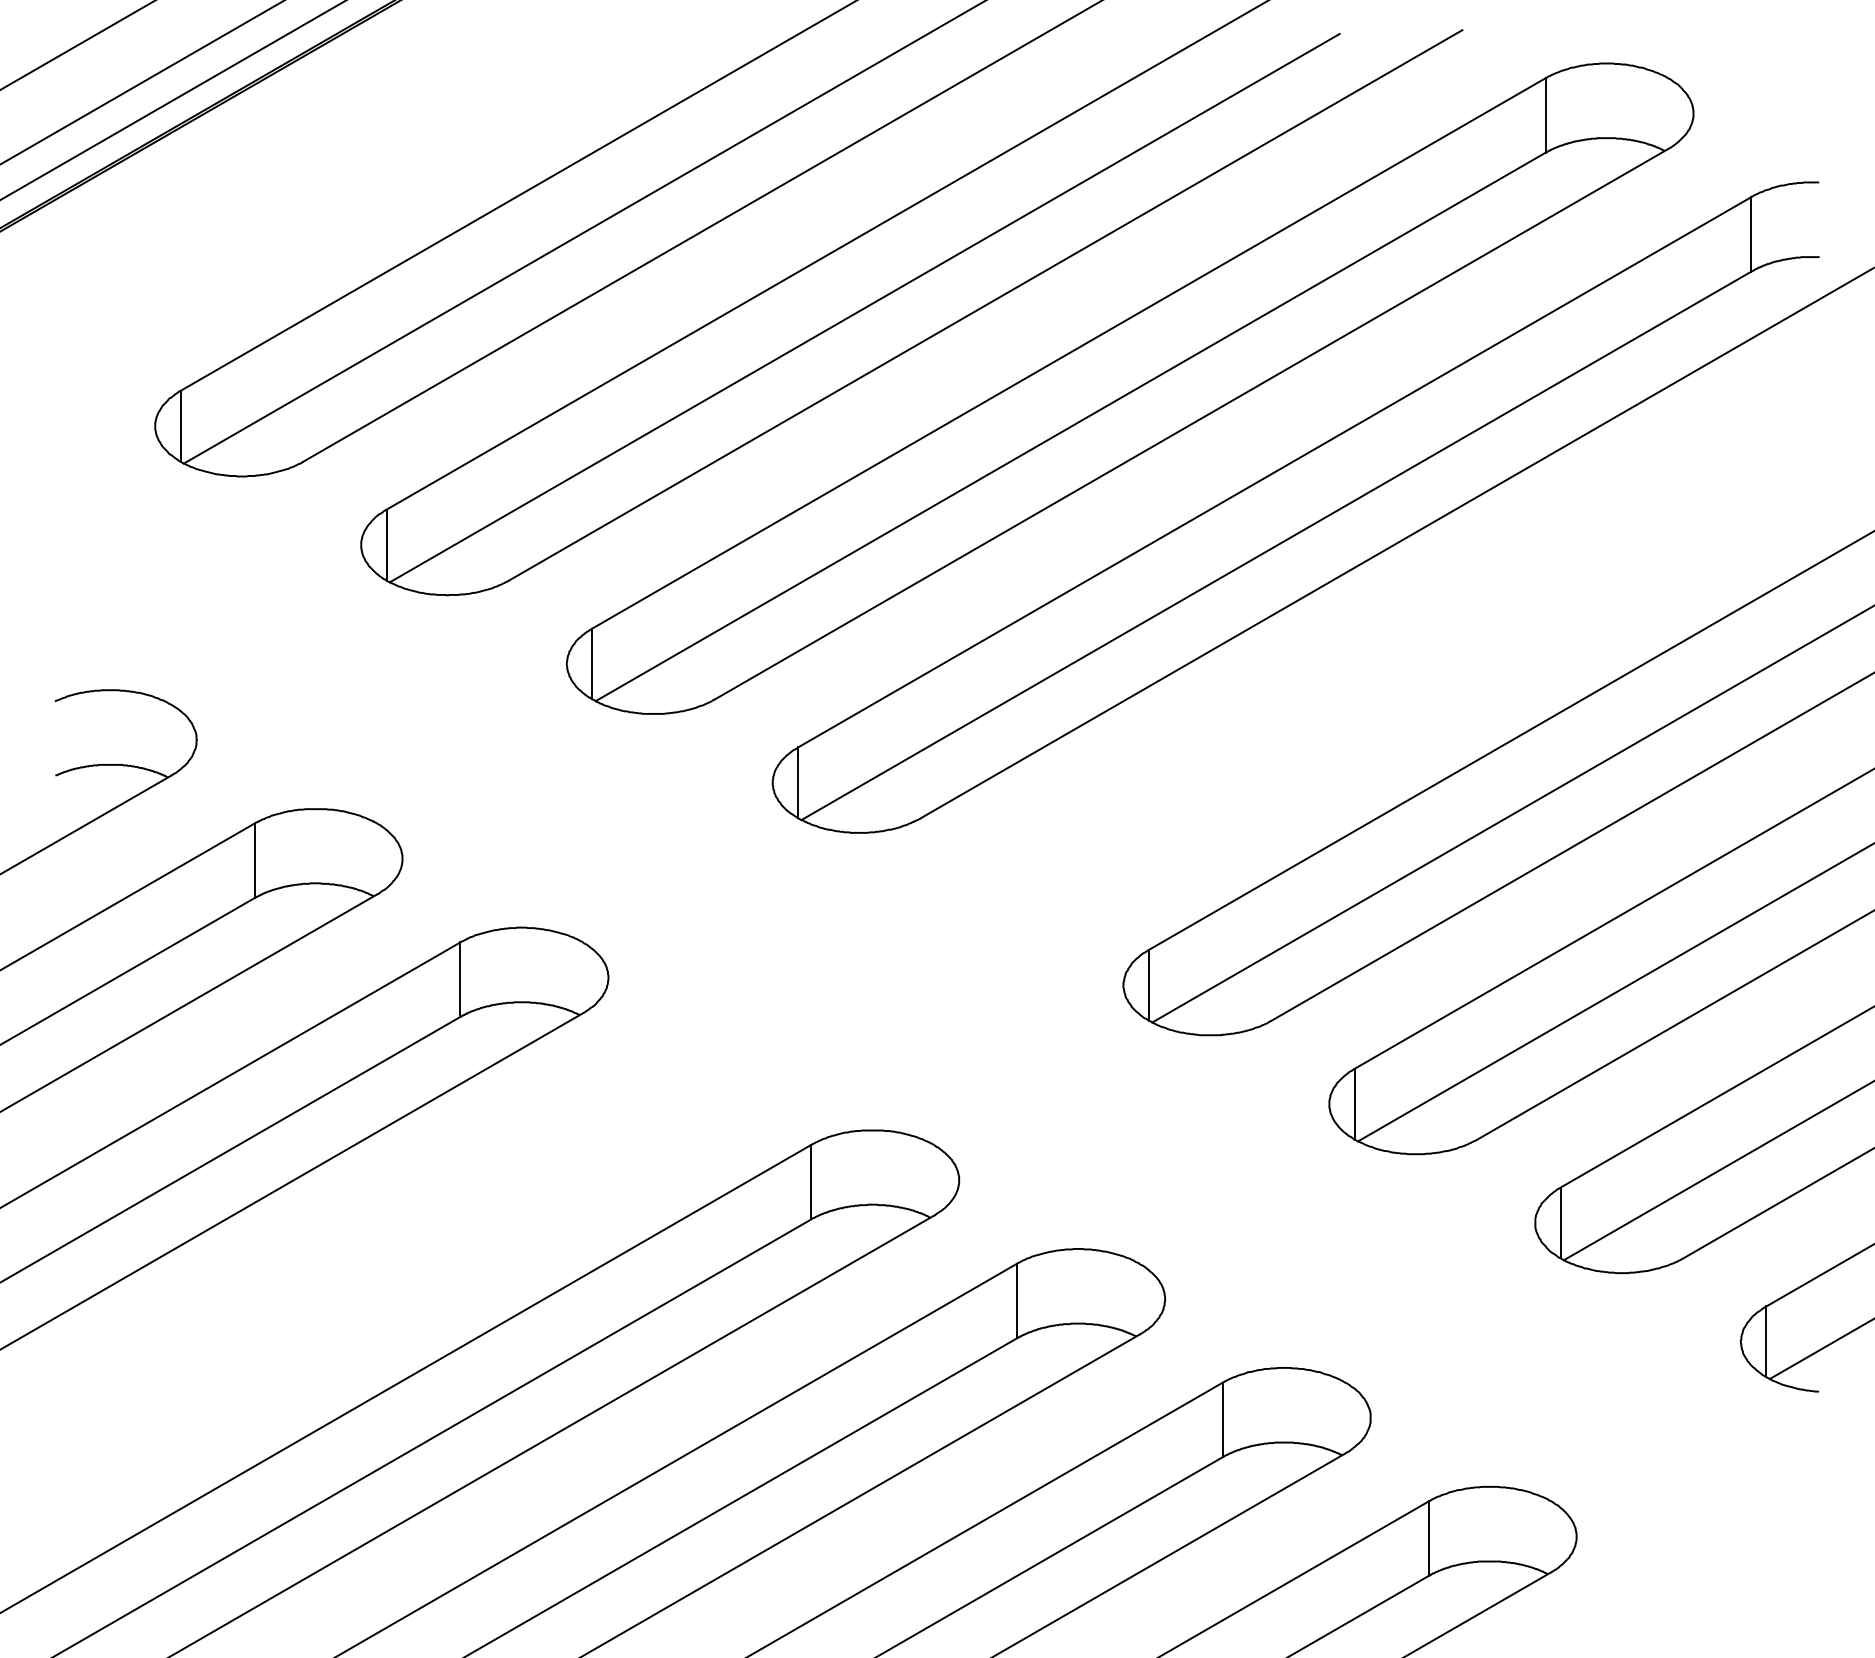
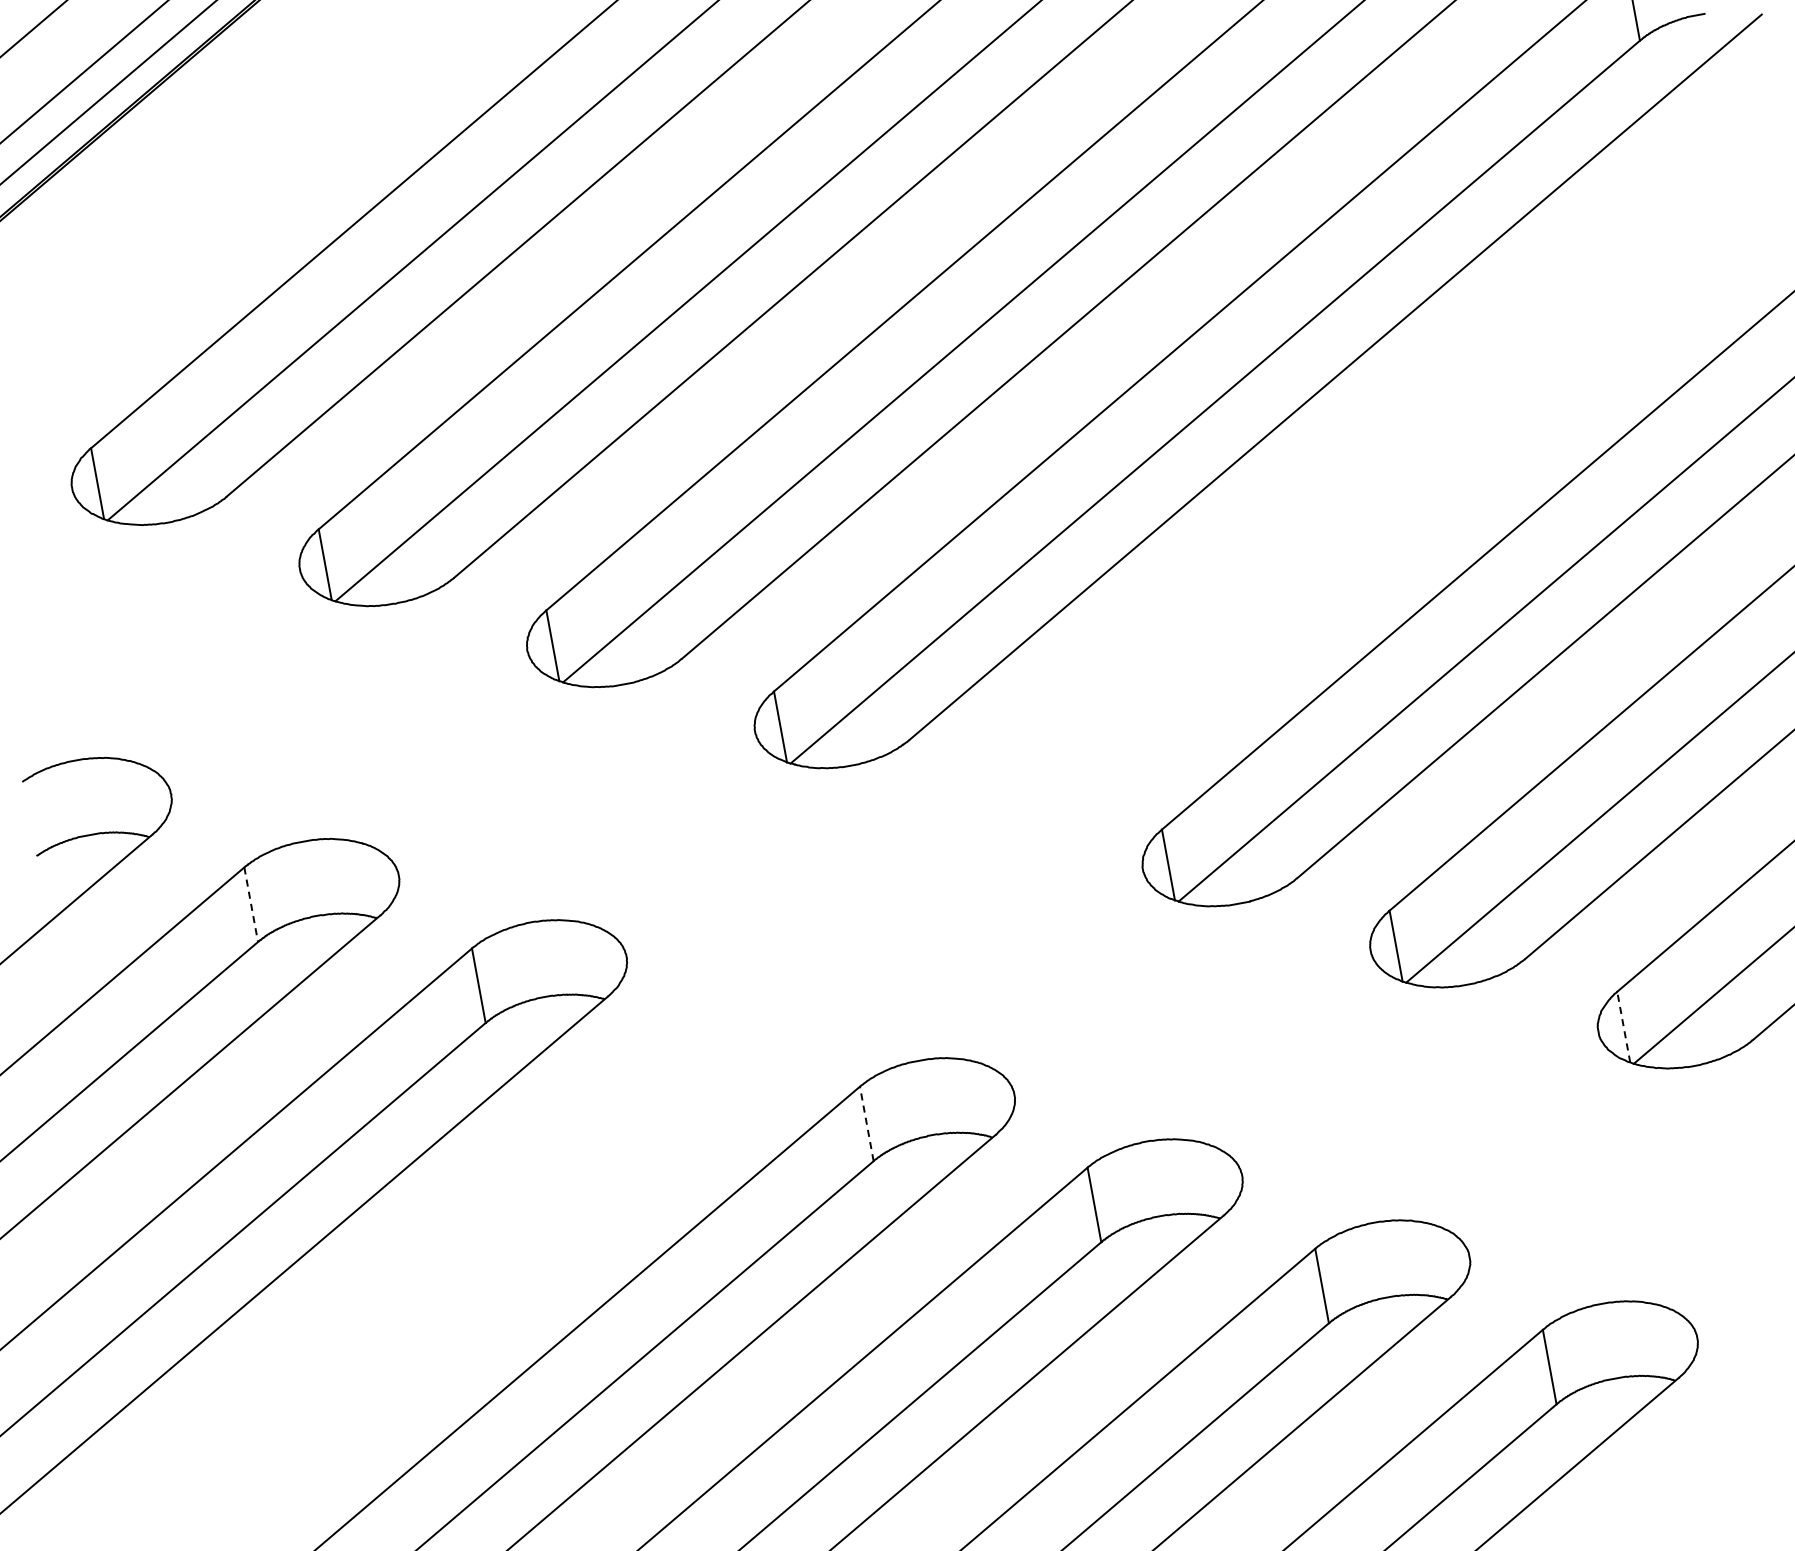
line: (254, 861) -> (251, 905), solid -> dashed
line: (811, 1181) -> (867, 1123), solid -> dashed
line: (1560, 1222) -> (1623, 1026), solid -> dashed

